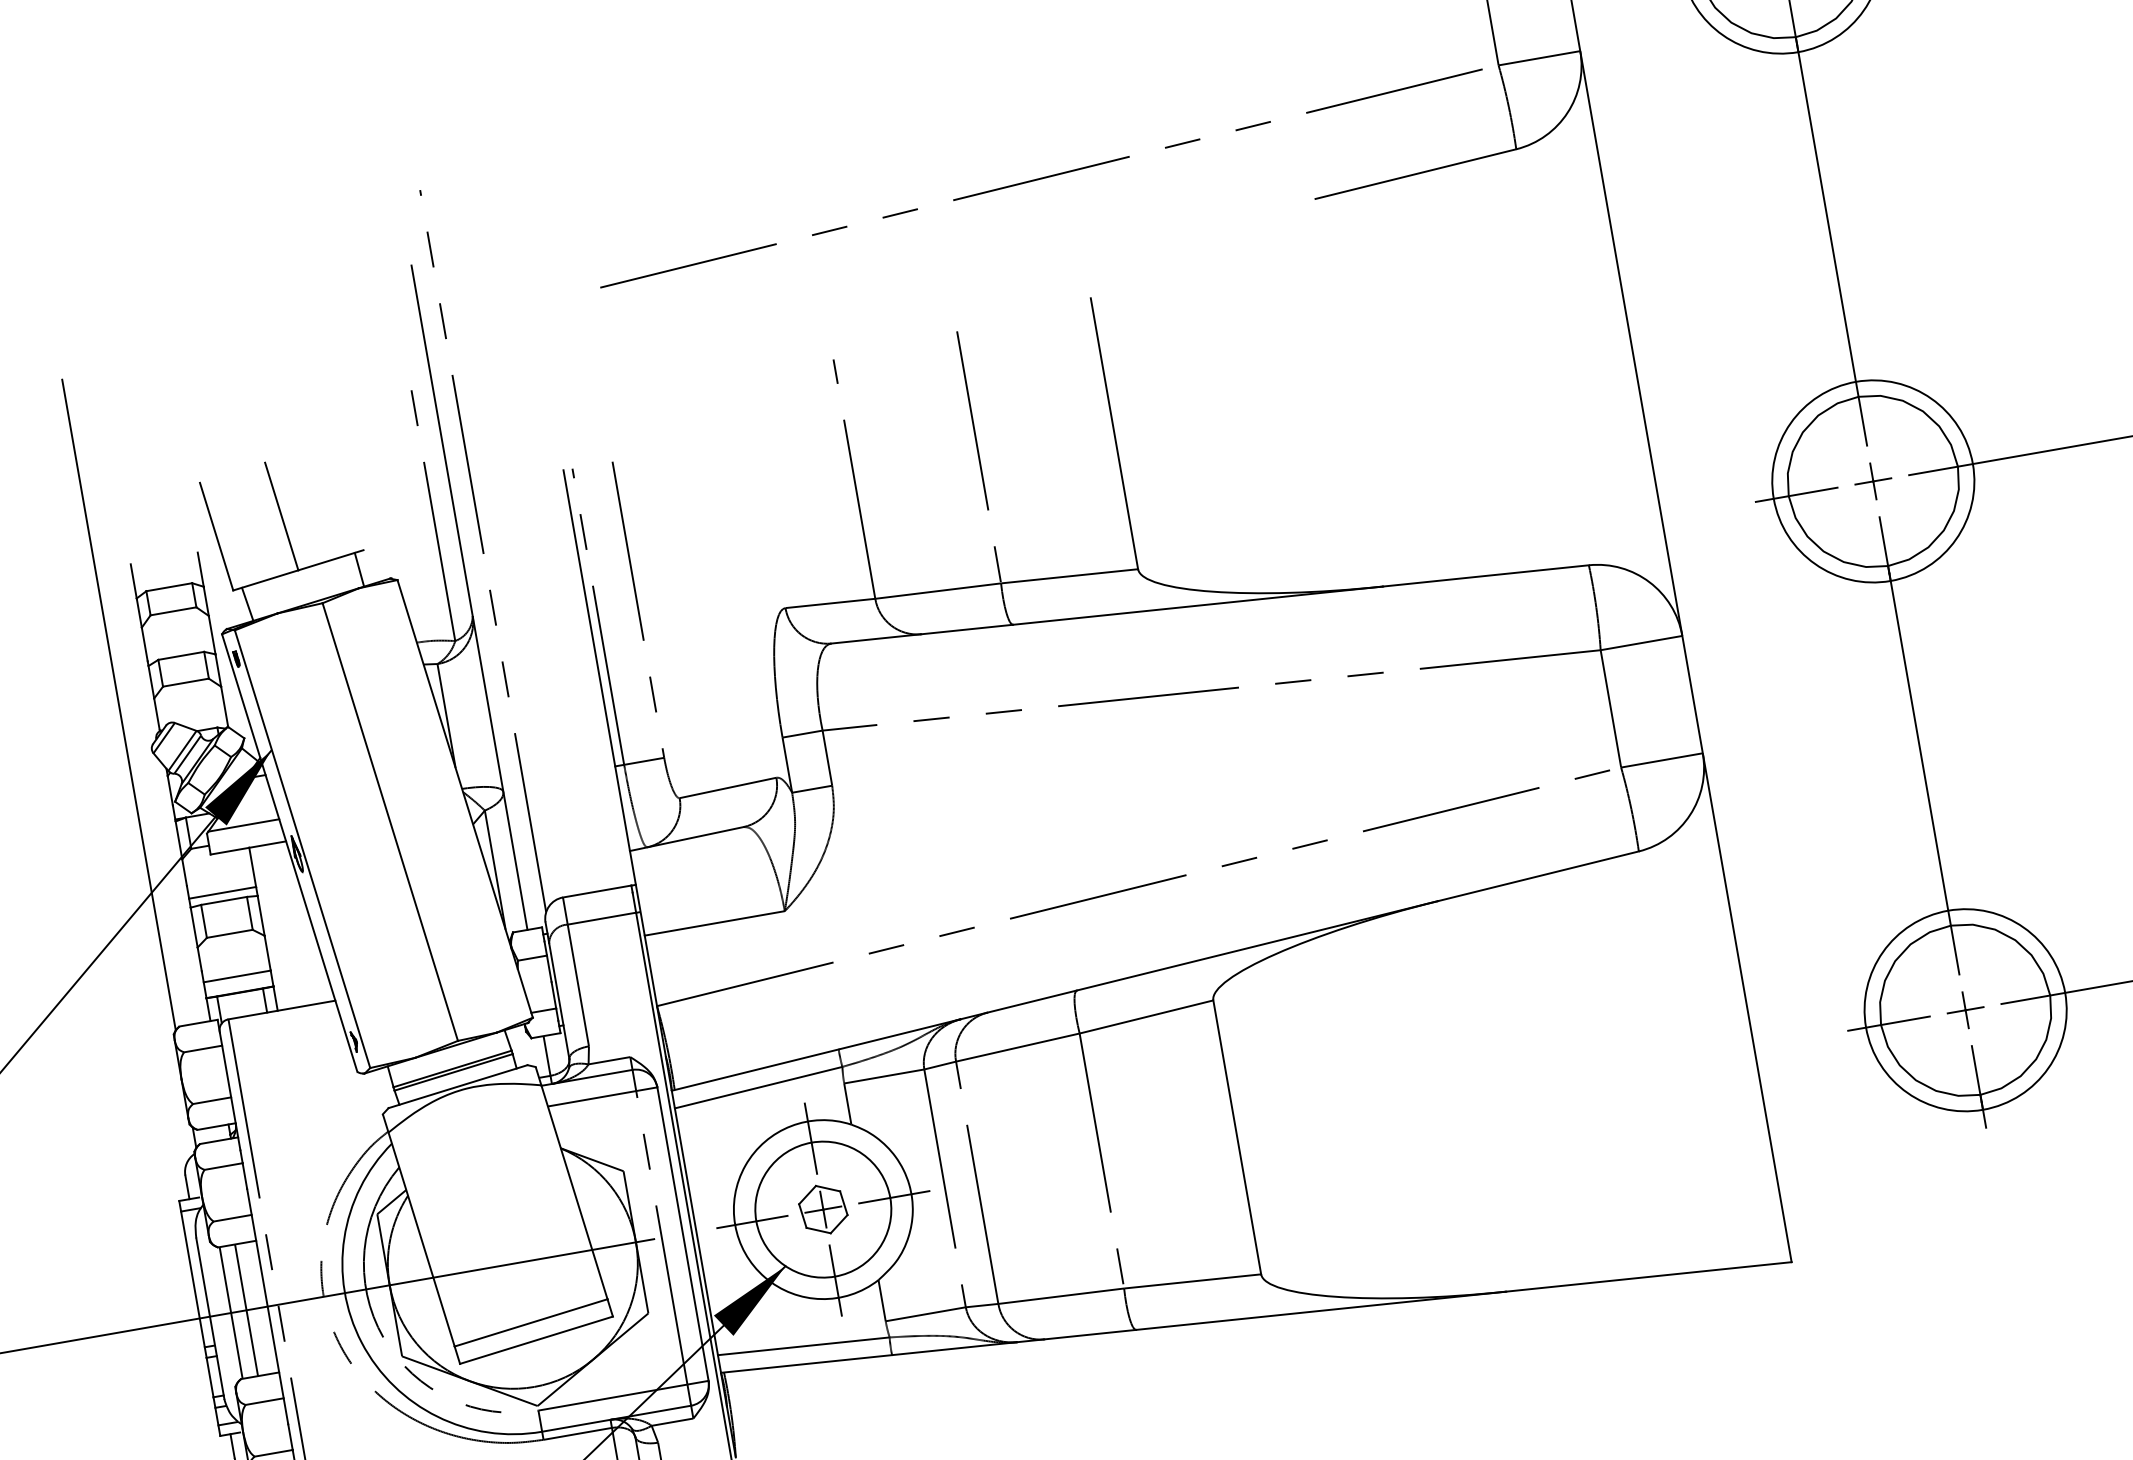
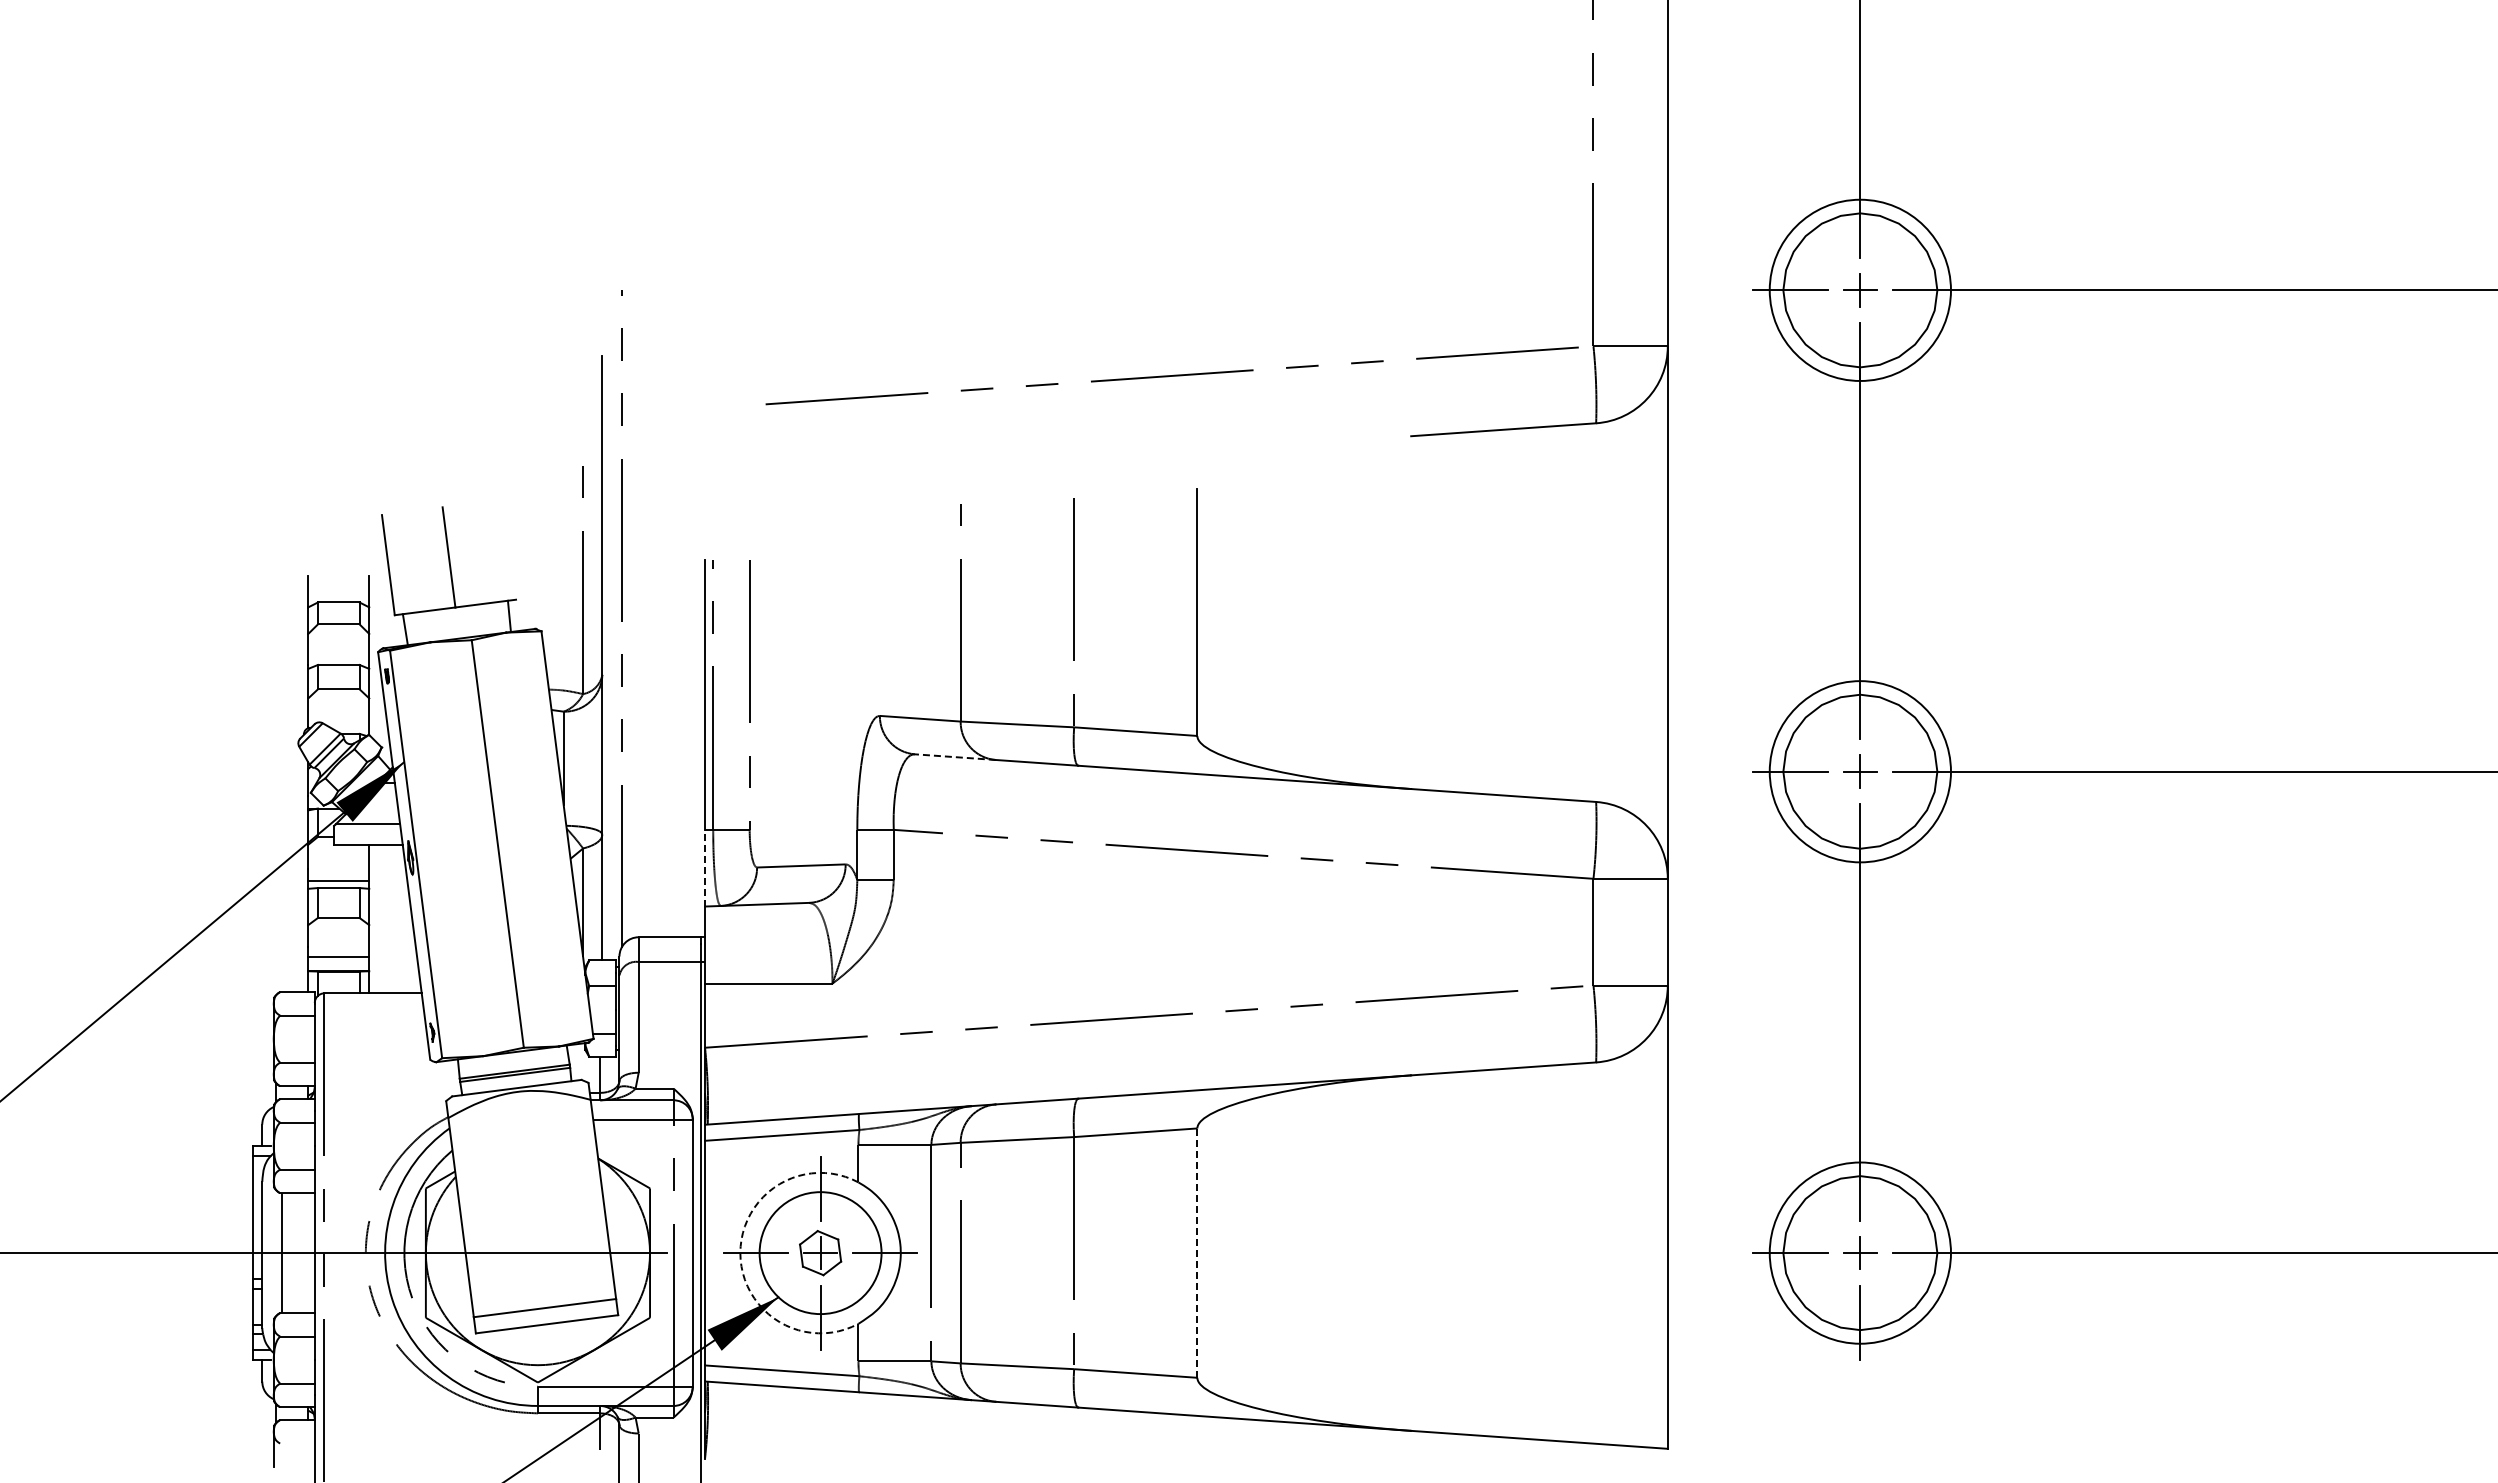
line: (875, 639) -> (954, 757), solid -> dashed
line: (119, 704) -> (276, 698), removed
line: (623, 809) -> (705, 868), solid -> dashed
line: (1237, 1137) -> (1197, 1253), solid -> dashed
arc: (735, 1225) -> (740, 1253), solid -> dashed
line: (246, 1310) -> (295, 1253), removed

